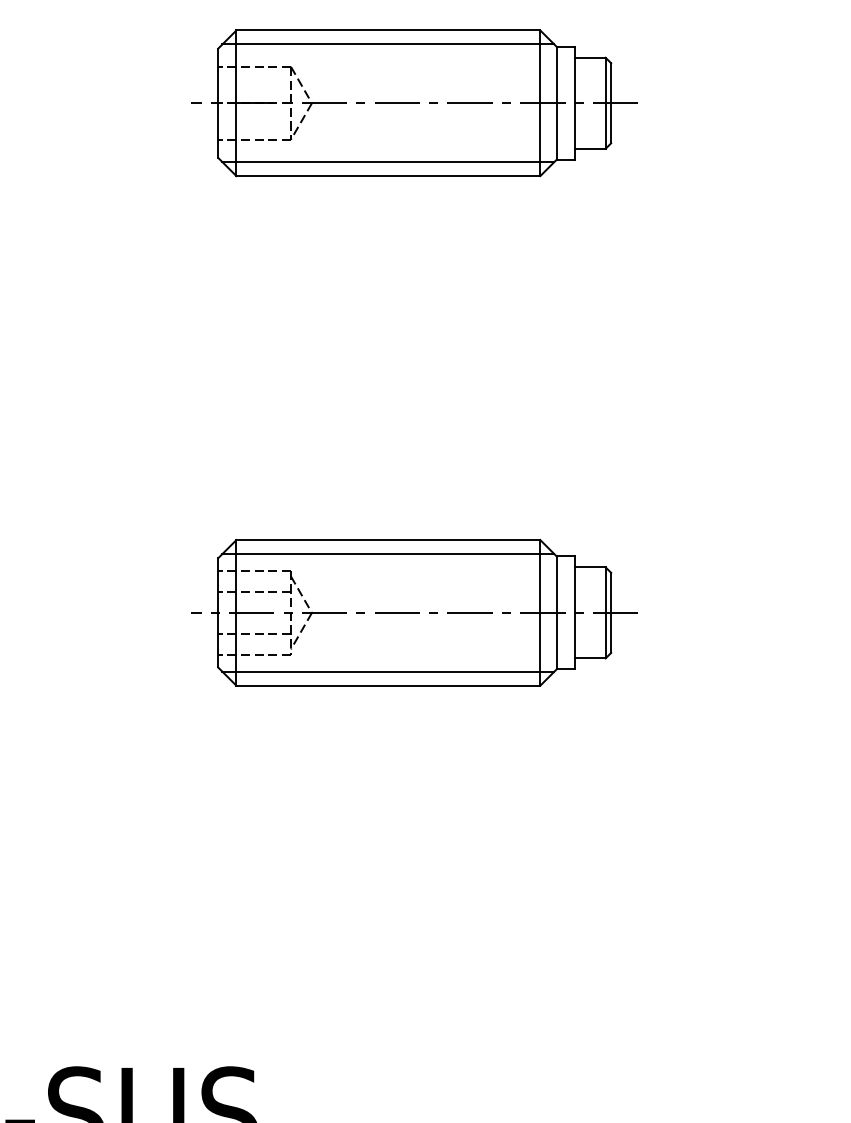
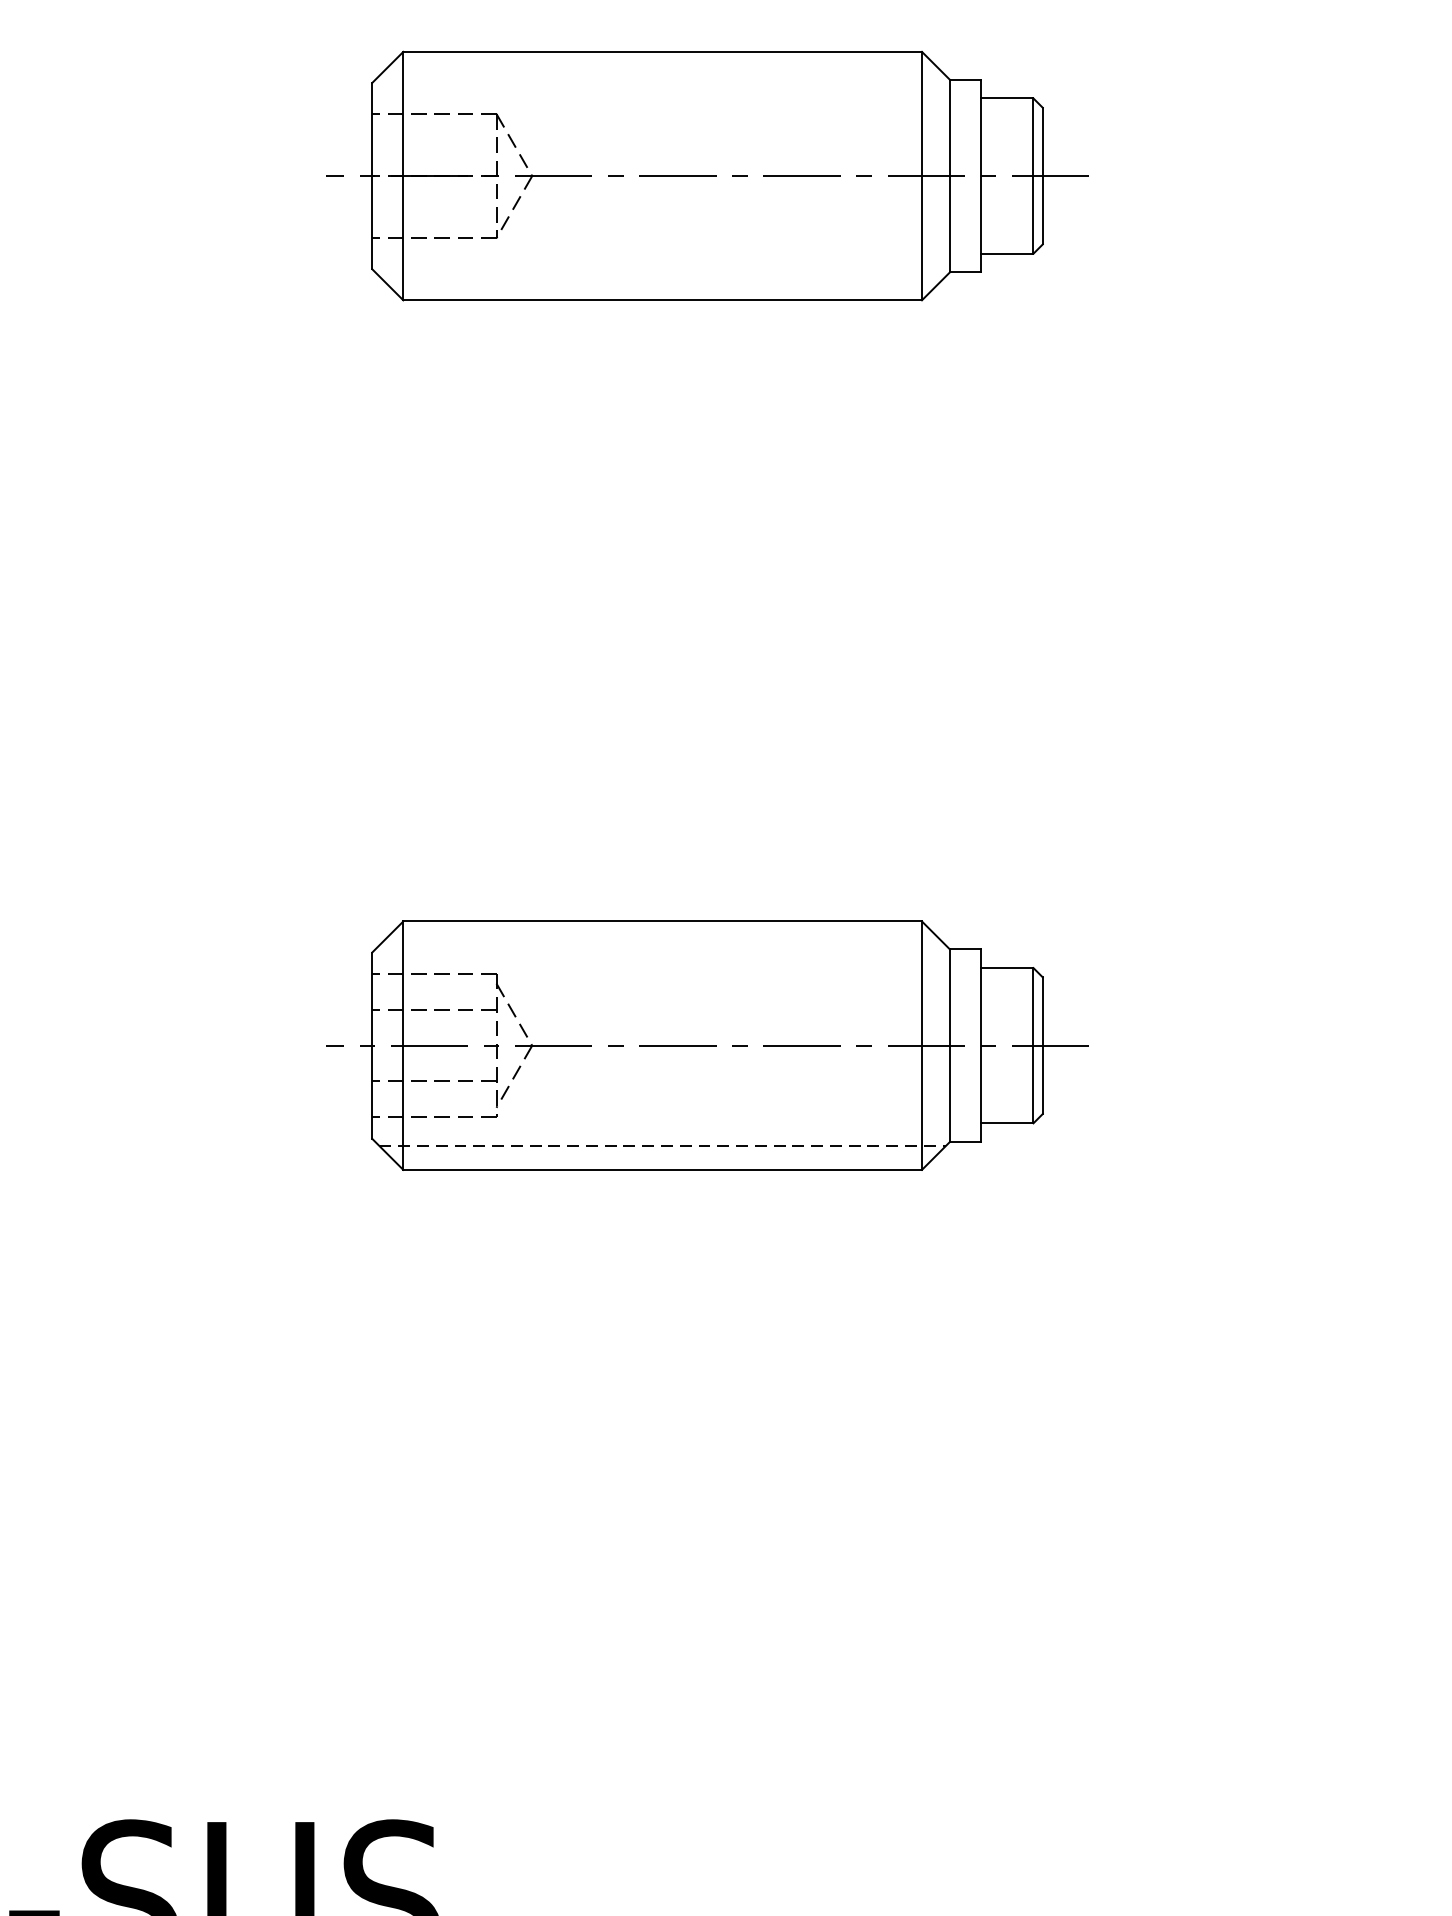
line: (388, 44) -> (662, 75), removed
line: (388, 162) -> (662, 277), removed
line: (388, 554) -> (662, 946), removed
line: (388, 671) -> (662, 1145), solid -> dashed

